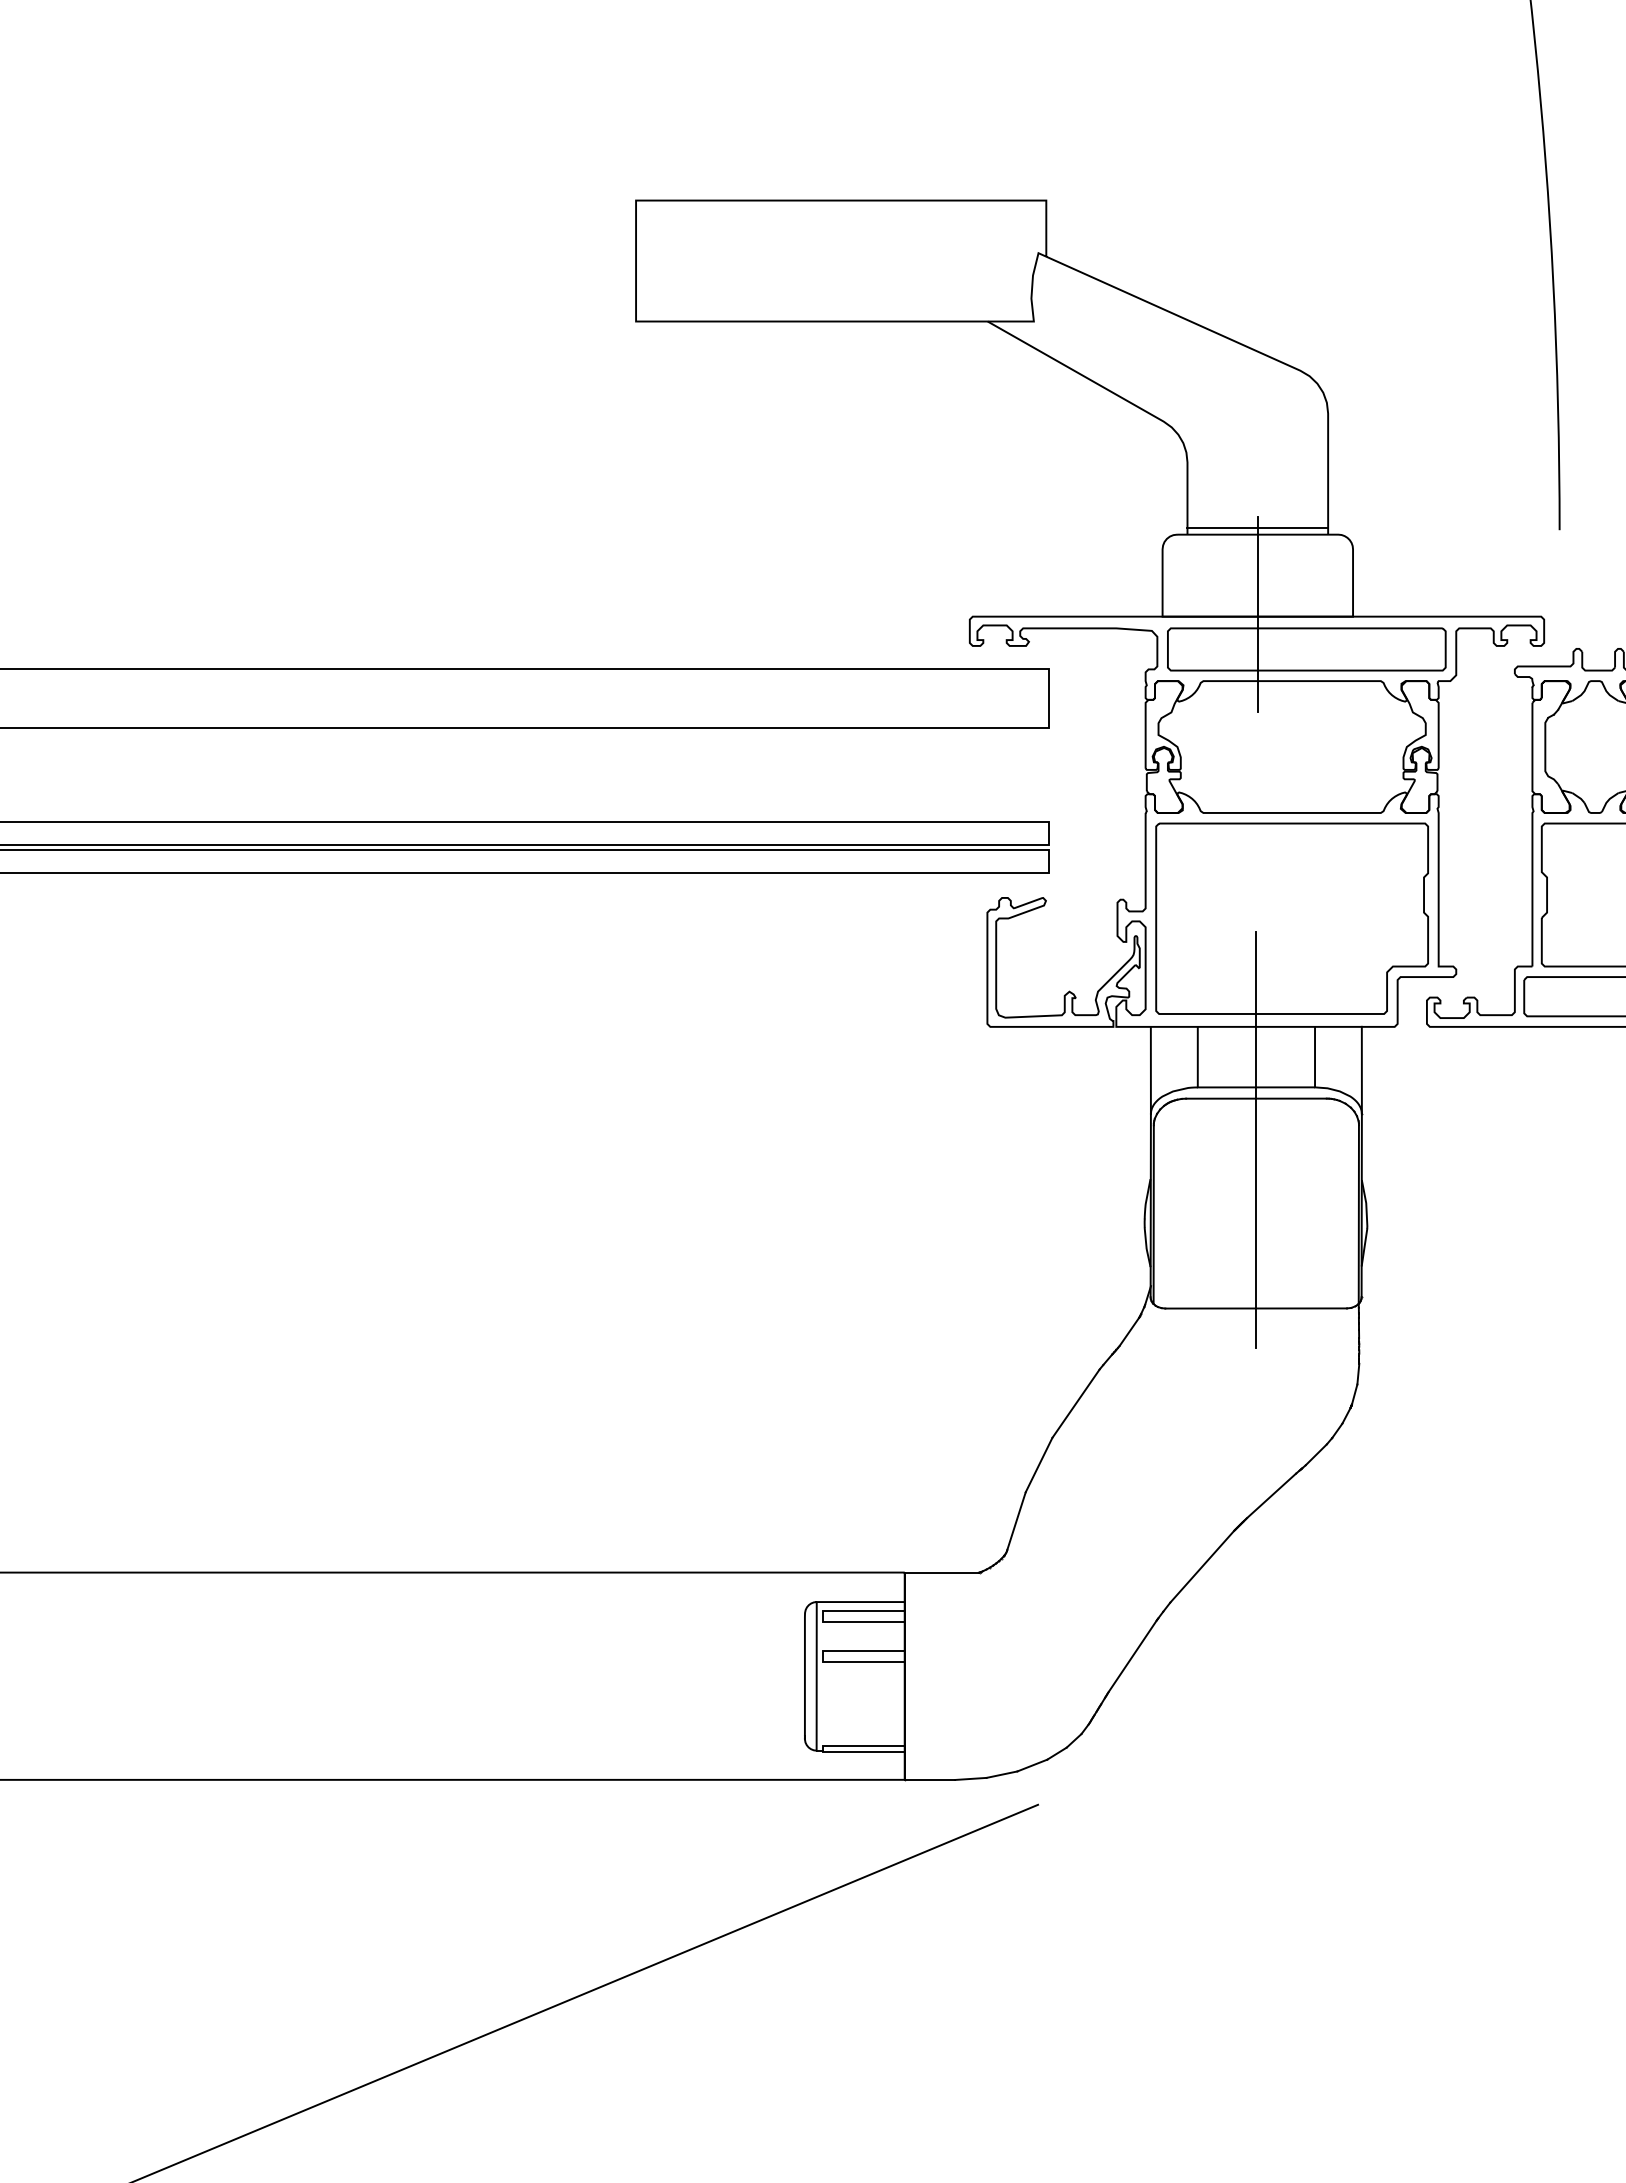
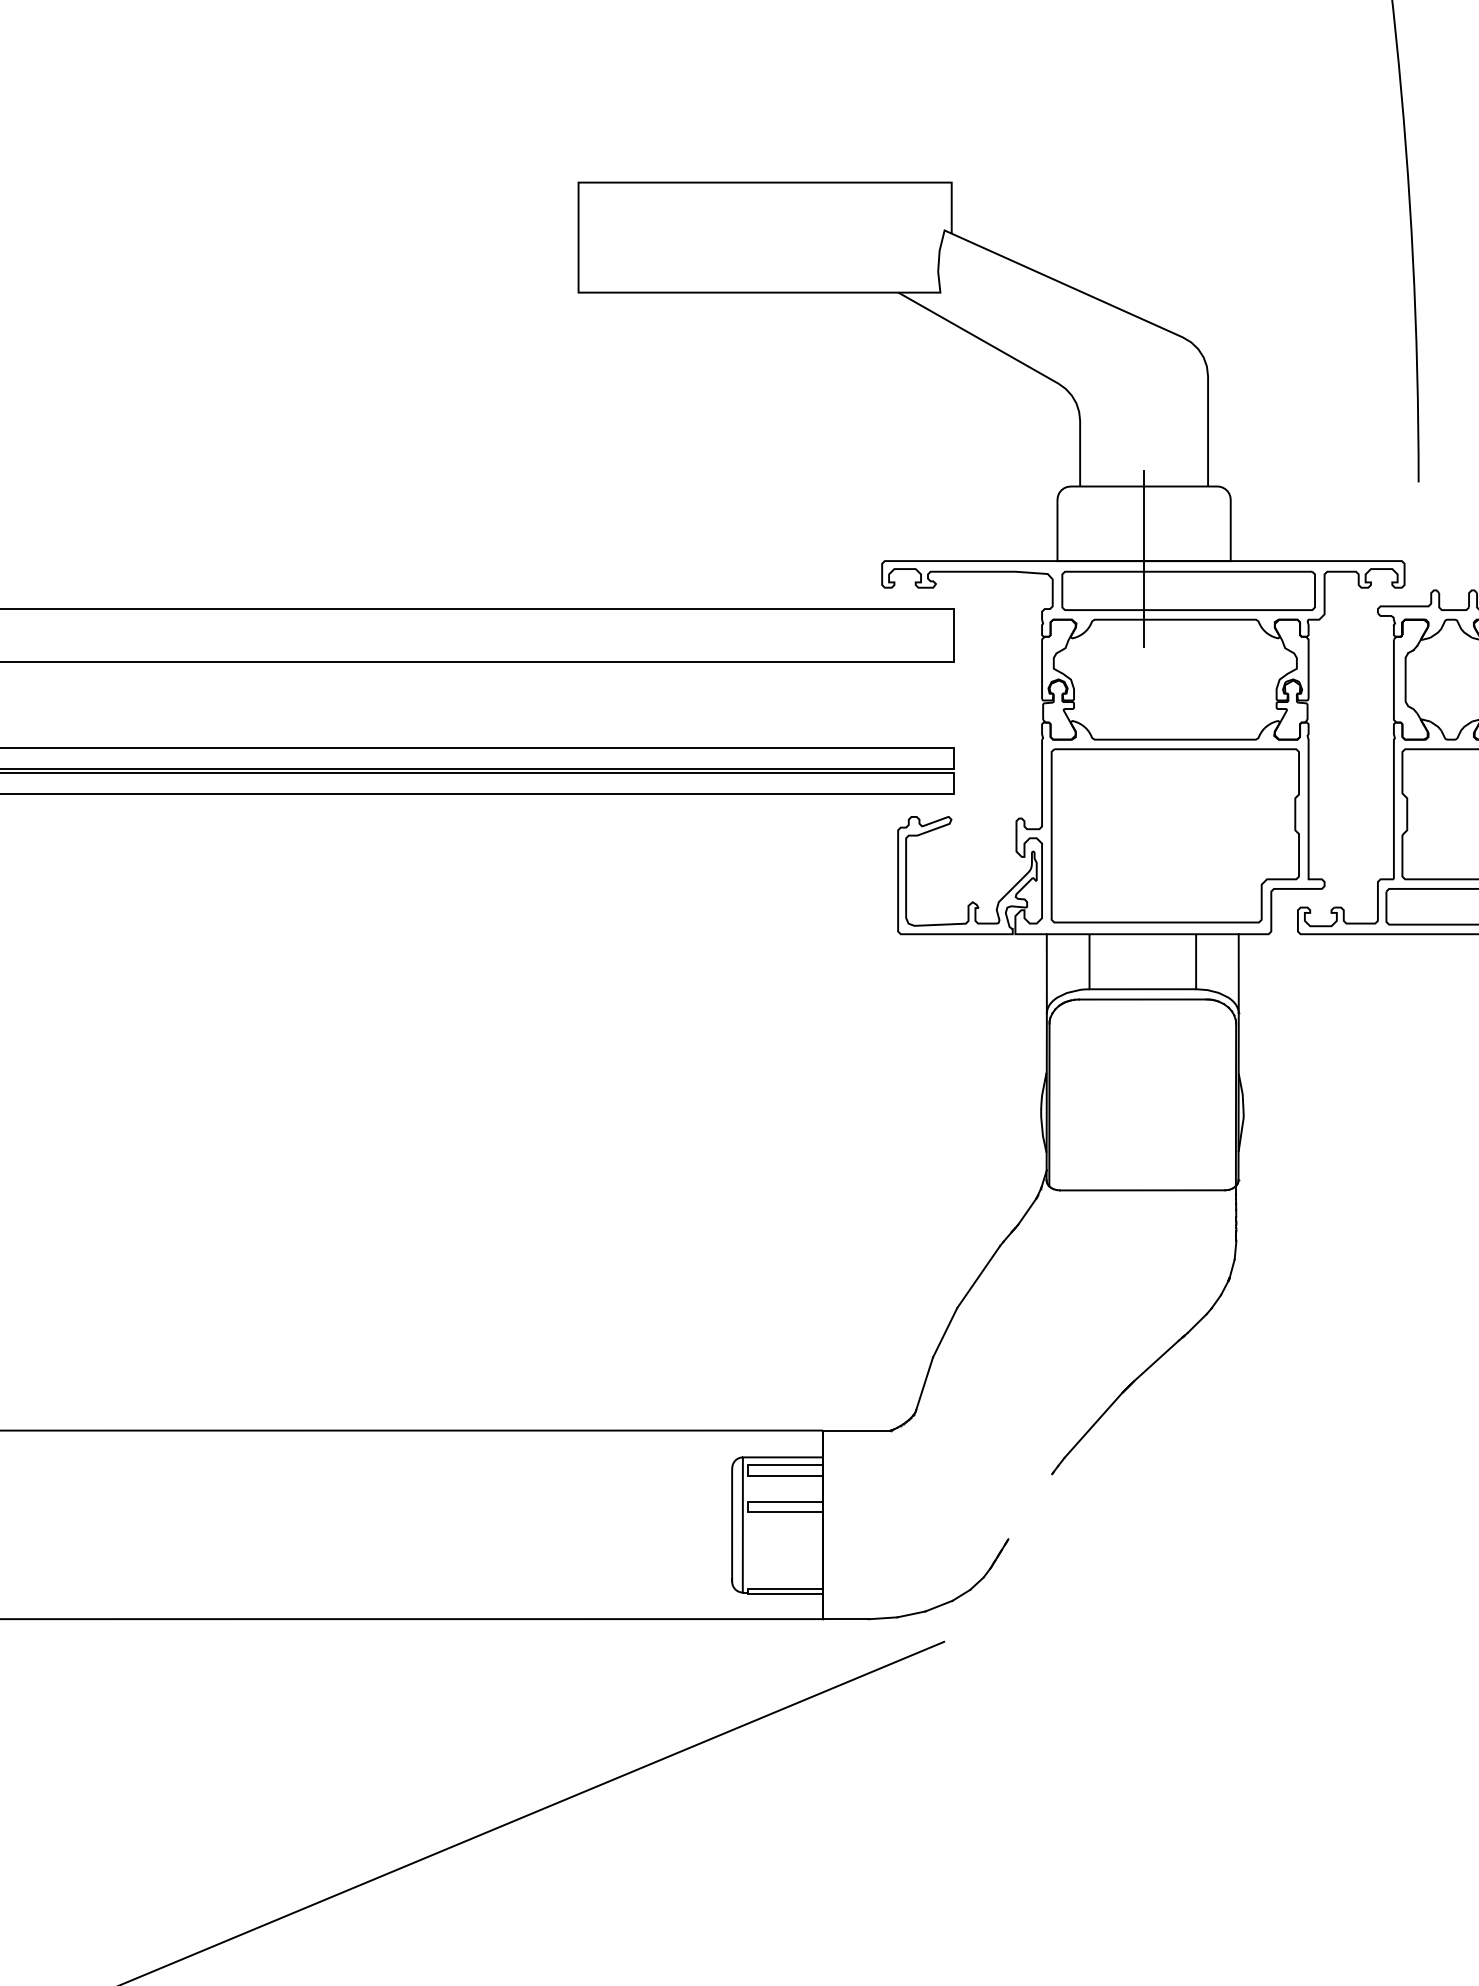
line: (1257, 528) -> (1143, 480), removed
line: (1256, 1139) -> (1142, 1036), removed
line: (1132, 1656) -> (1030, 1506), removed

